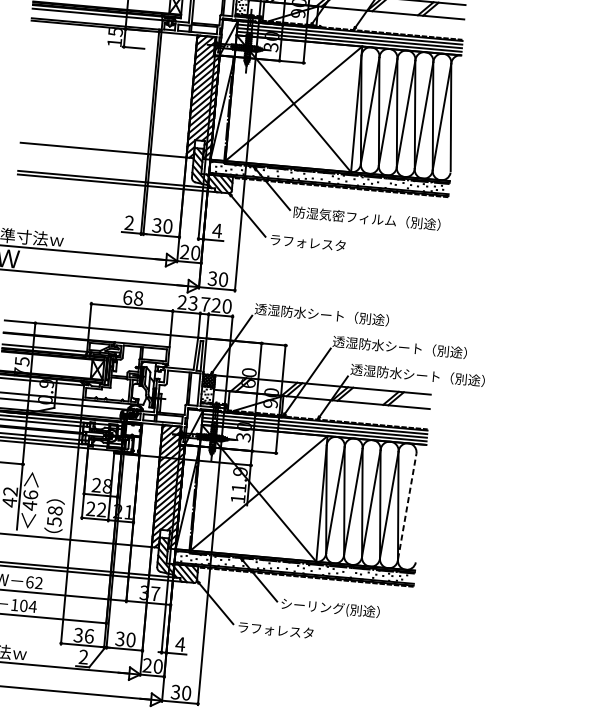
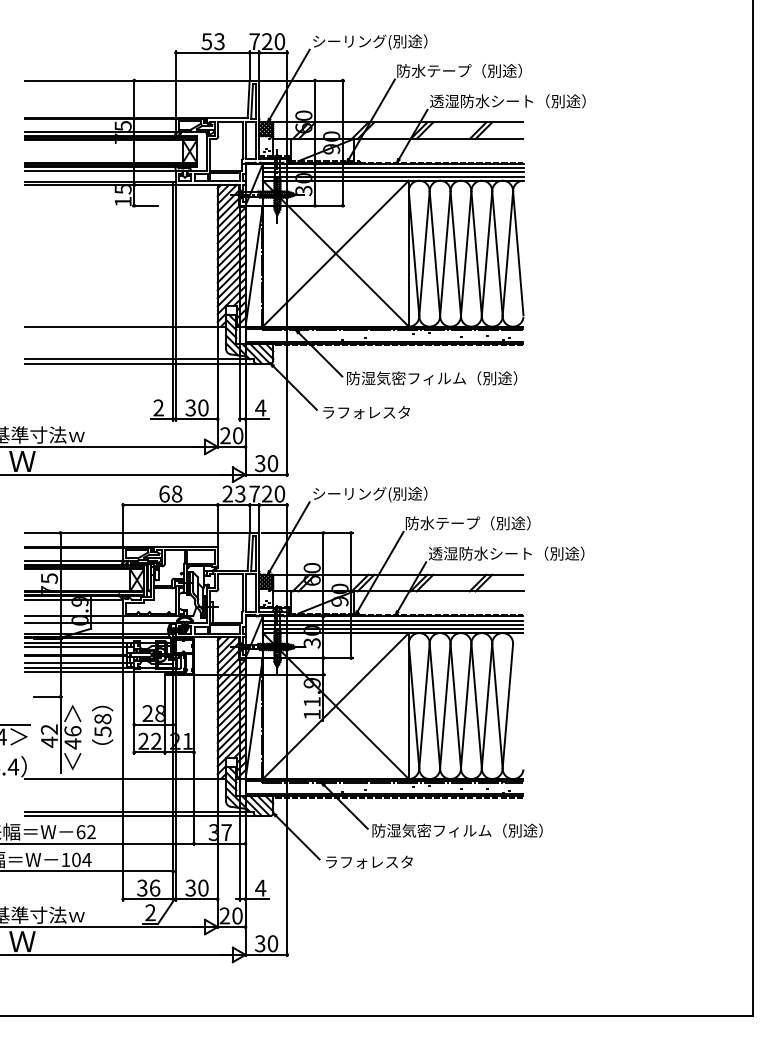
text: (321, 315) -> (389, 494), 透湿防水シート（別途） -> シーリング(別途）
text: (399, 347) -> (482, 523), 透湿防水シート（別途） -> 防水テープ（別途）
line: (406, 506) -> (507, 706), dashed -> solid
text: (54, 515) -> (102, 724), moved
text: (354, 610) -> (457, 831), シーリング(別途） -> 防湿気密フィルム（別途）

